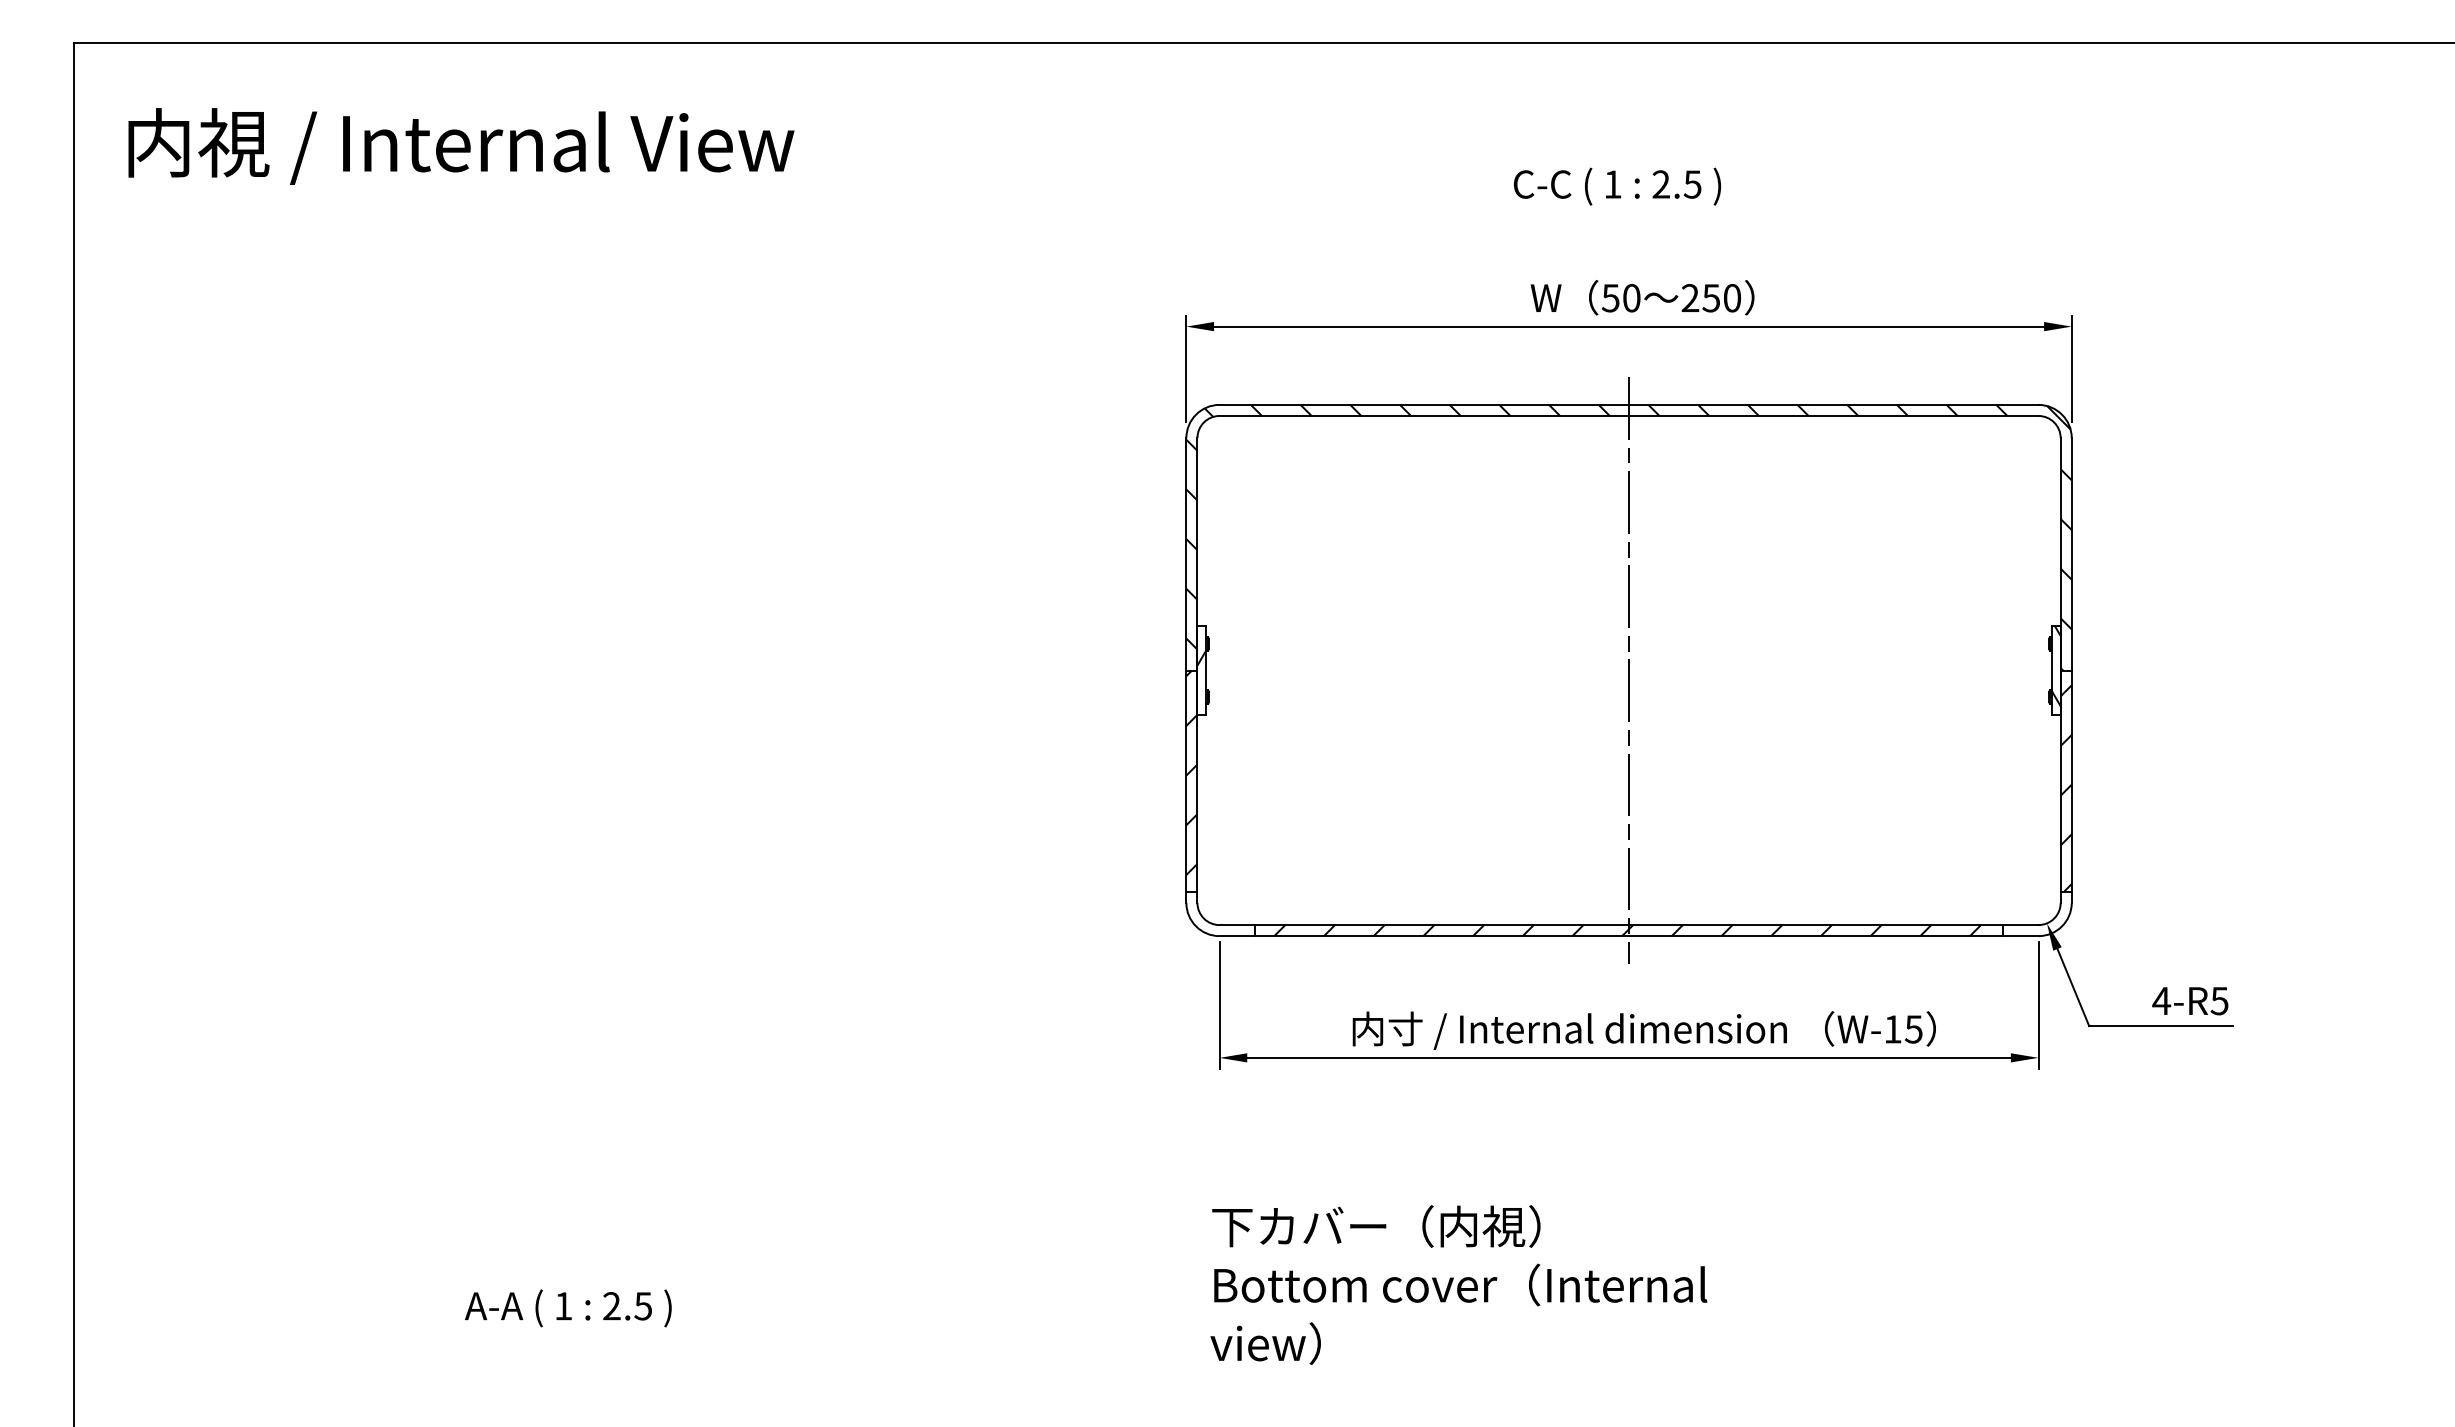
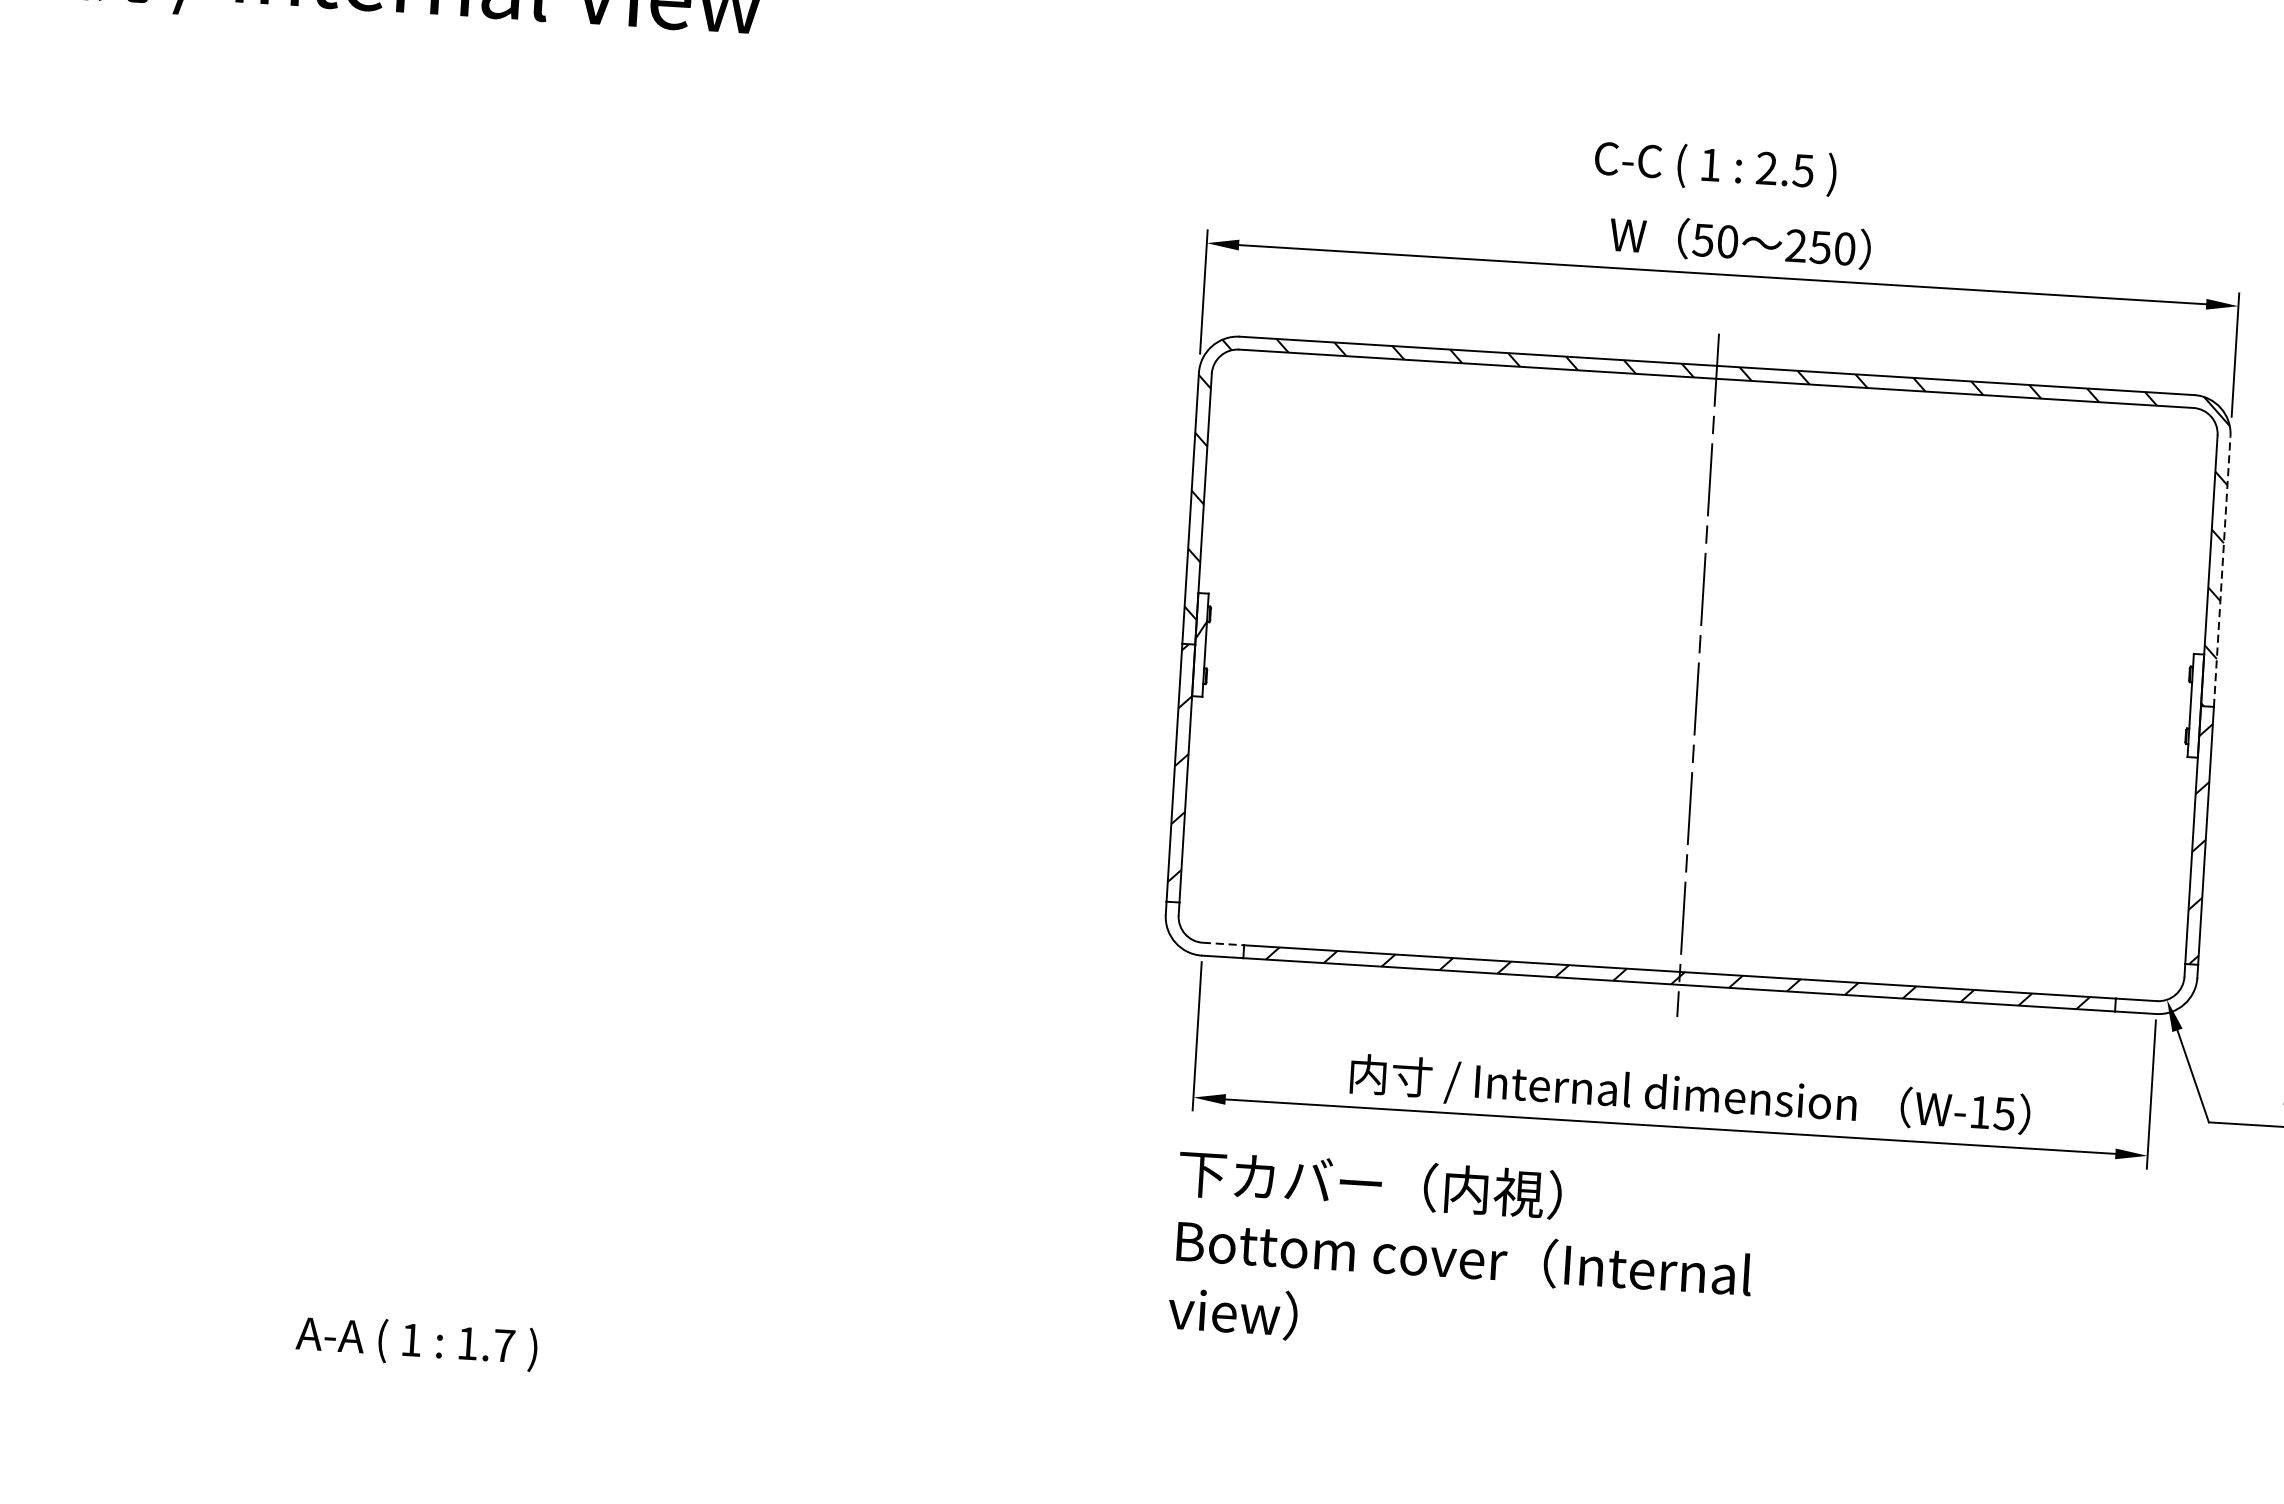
text: (1617, 186) -> (1715, 167), moved
line: (2071, 553) -> (2221, 570), solid -> dashed
hatch: (2055, 666) -> (2195, 701), removed
line: (1237, 925) -> (1223, 944), solid -> dashed
text: (1458, 1284) -> (1461, 1257), moved
text: (627, 1306) -> (485, 1344), 2.5 -> 1.7

